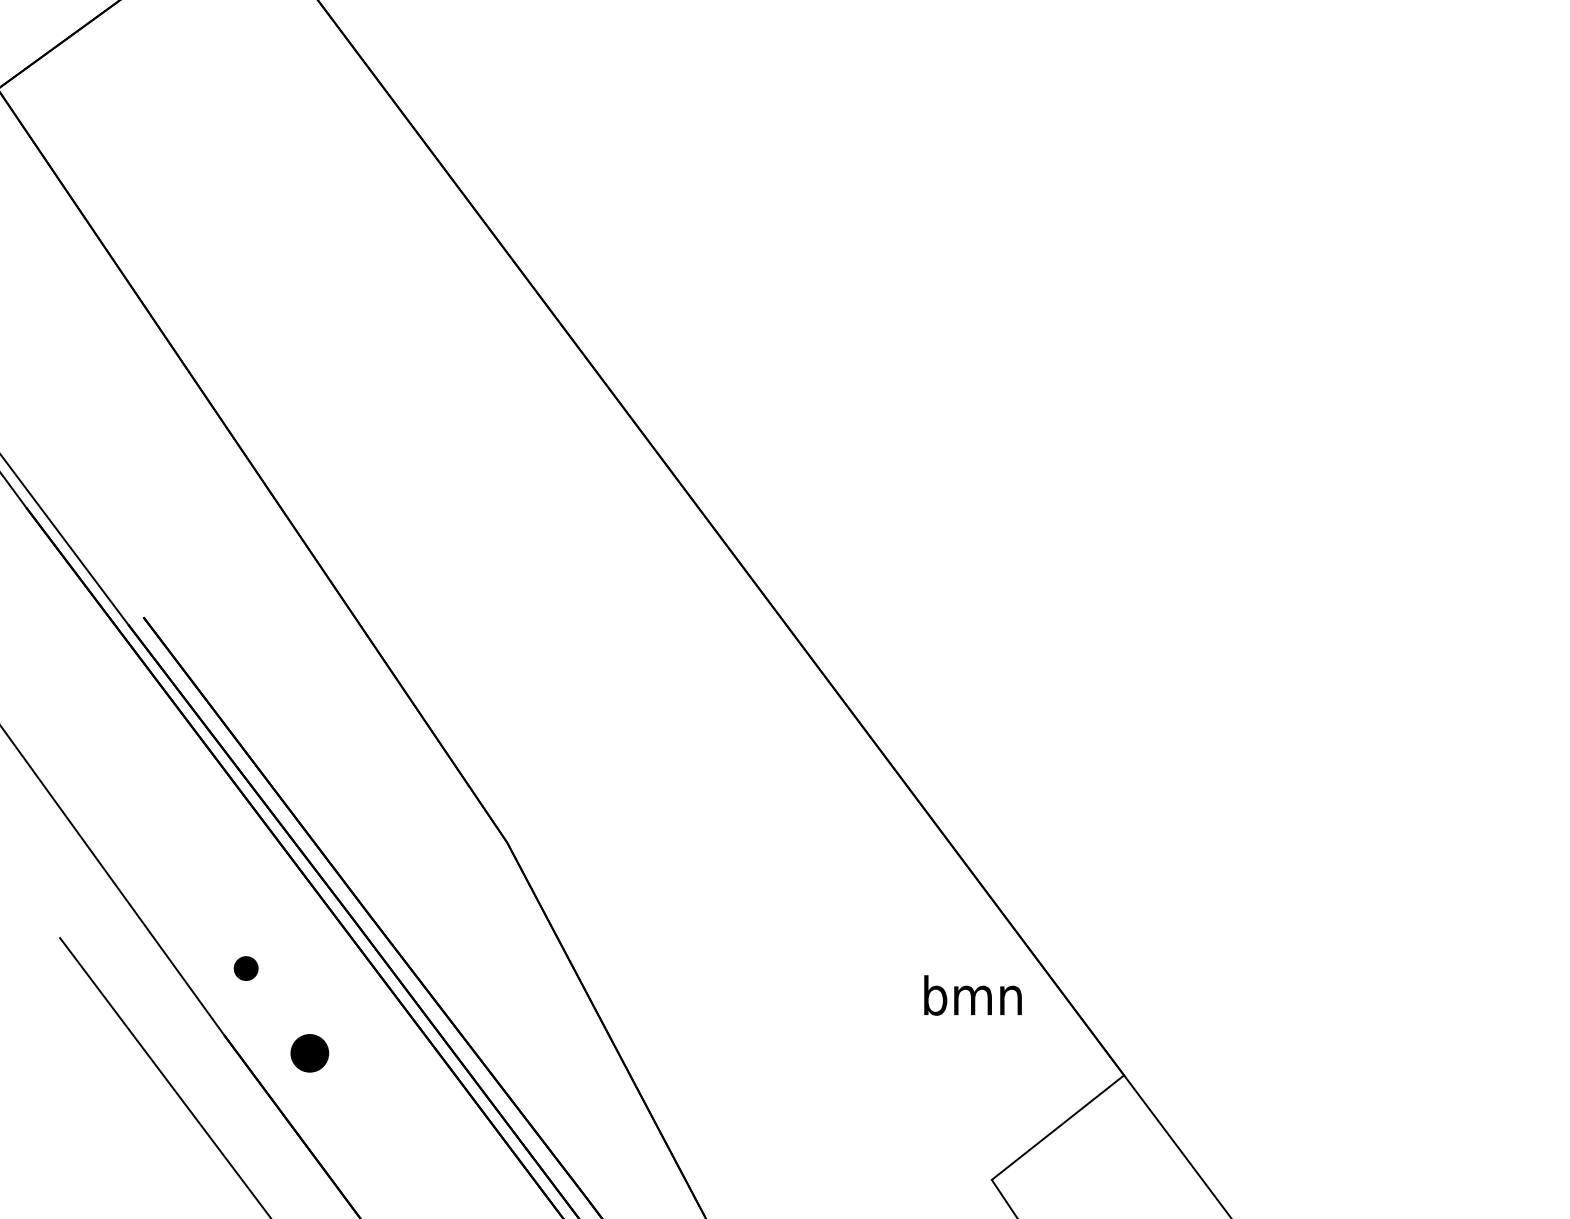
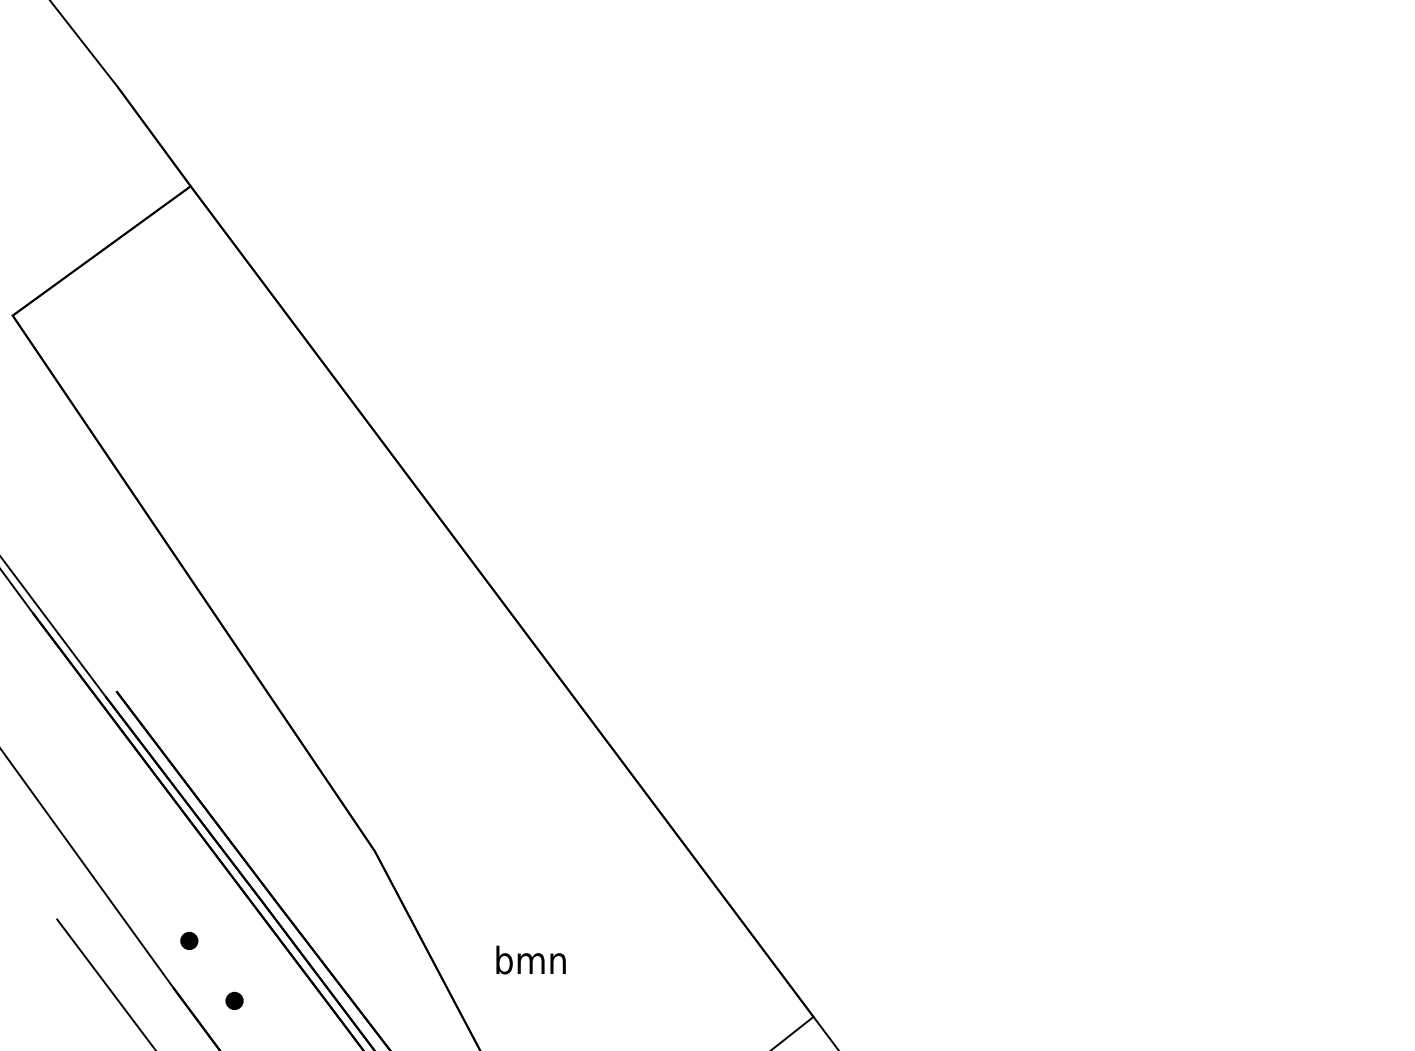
text: (972, 994) -> (530, 959), moved
part: (309, 1052) -> (234, 1000), size x0.62

